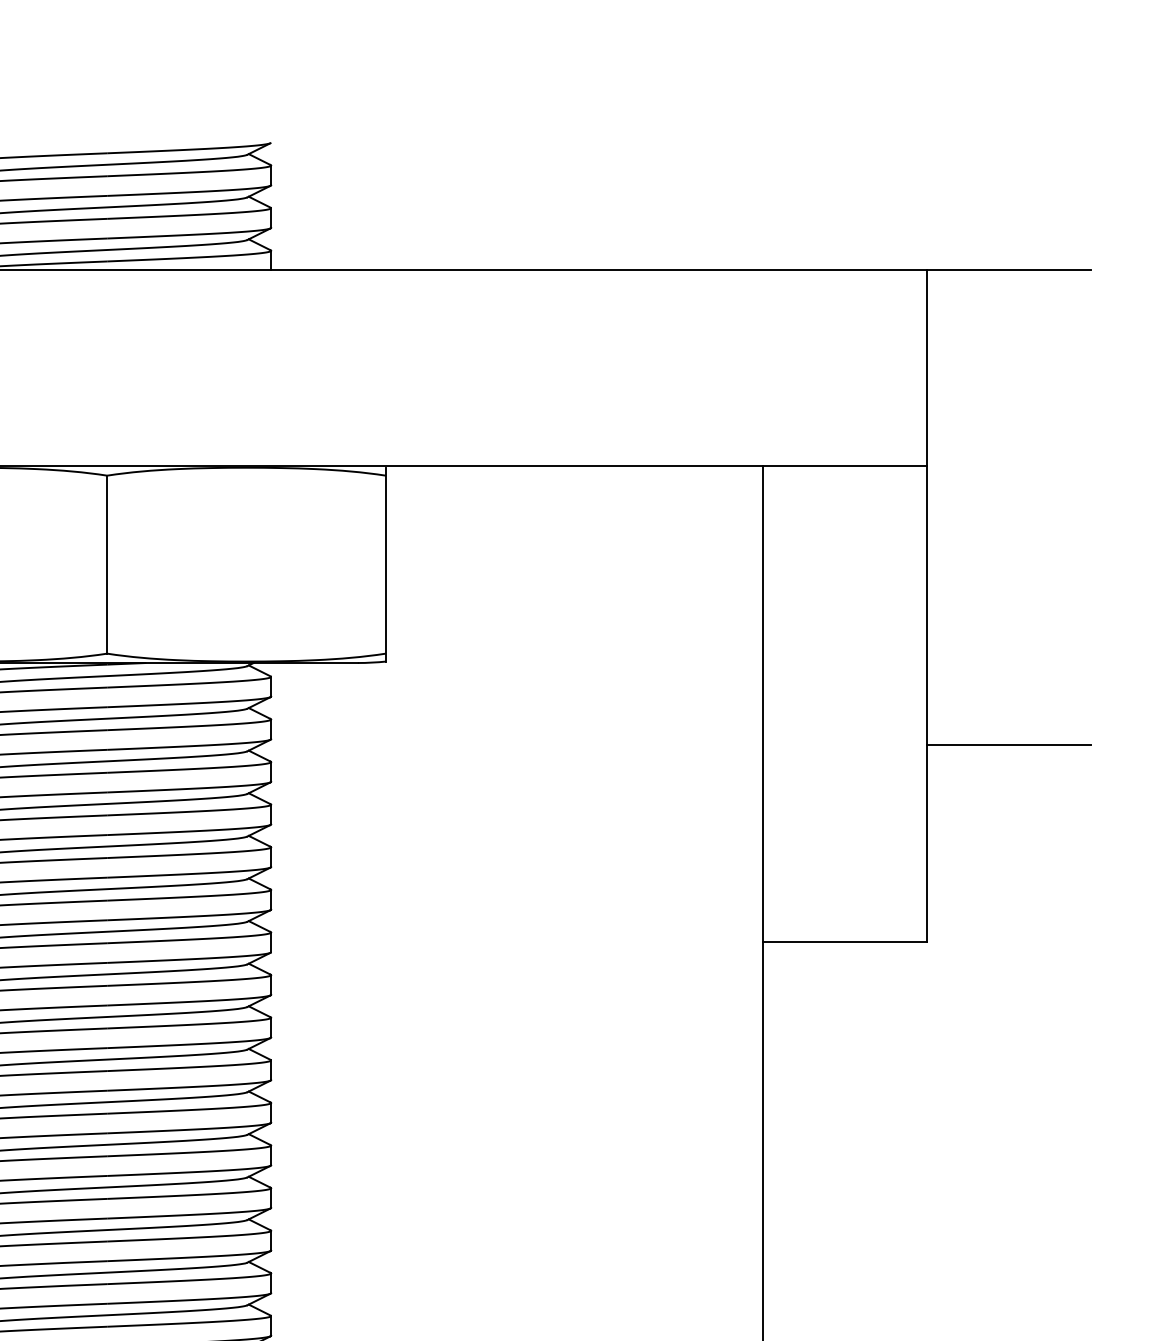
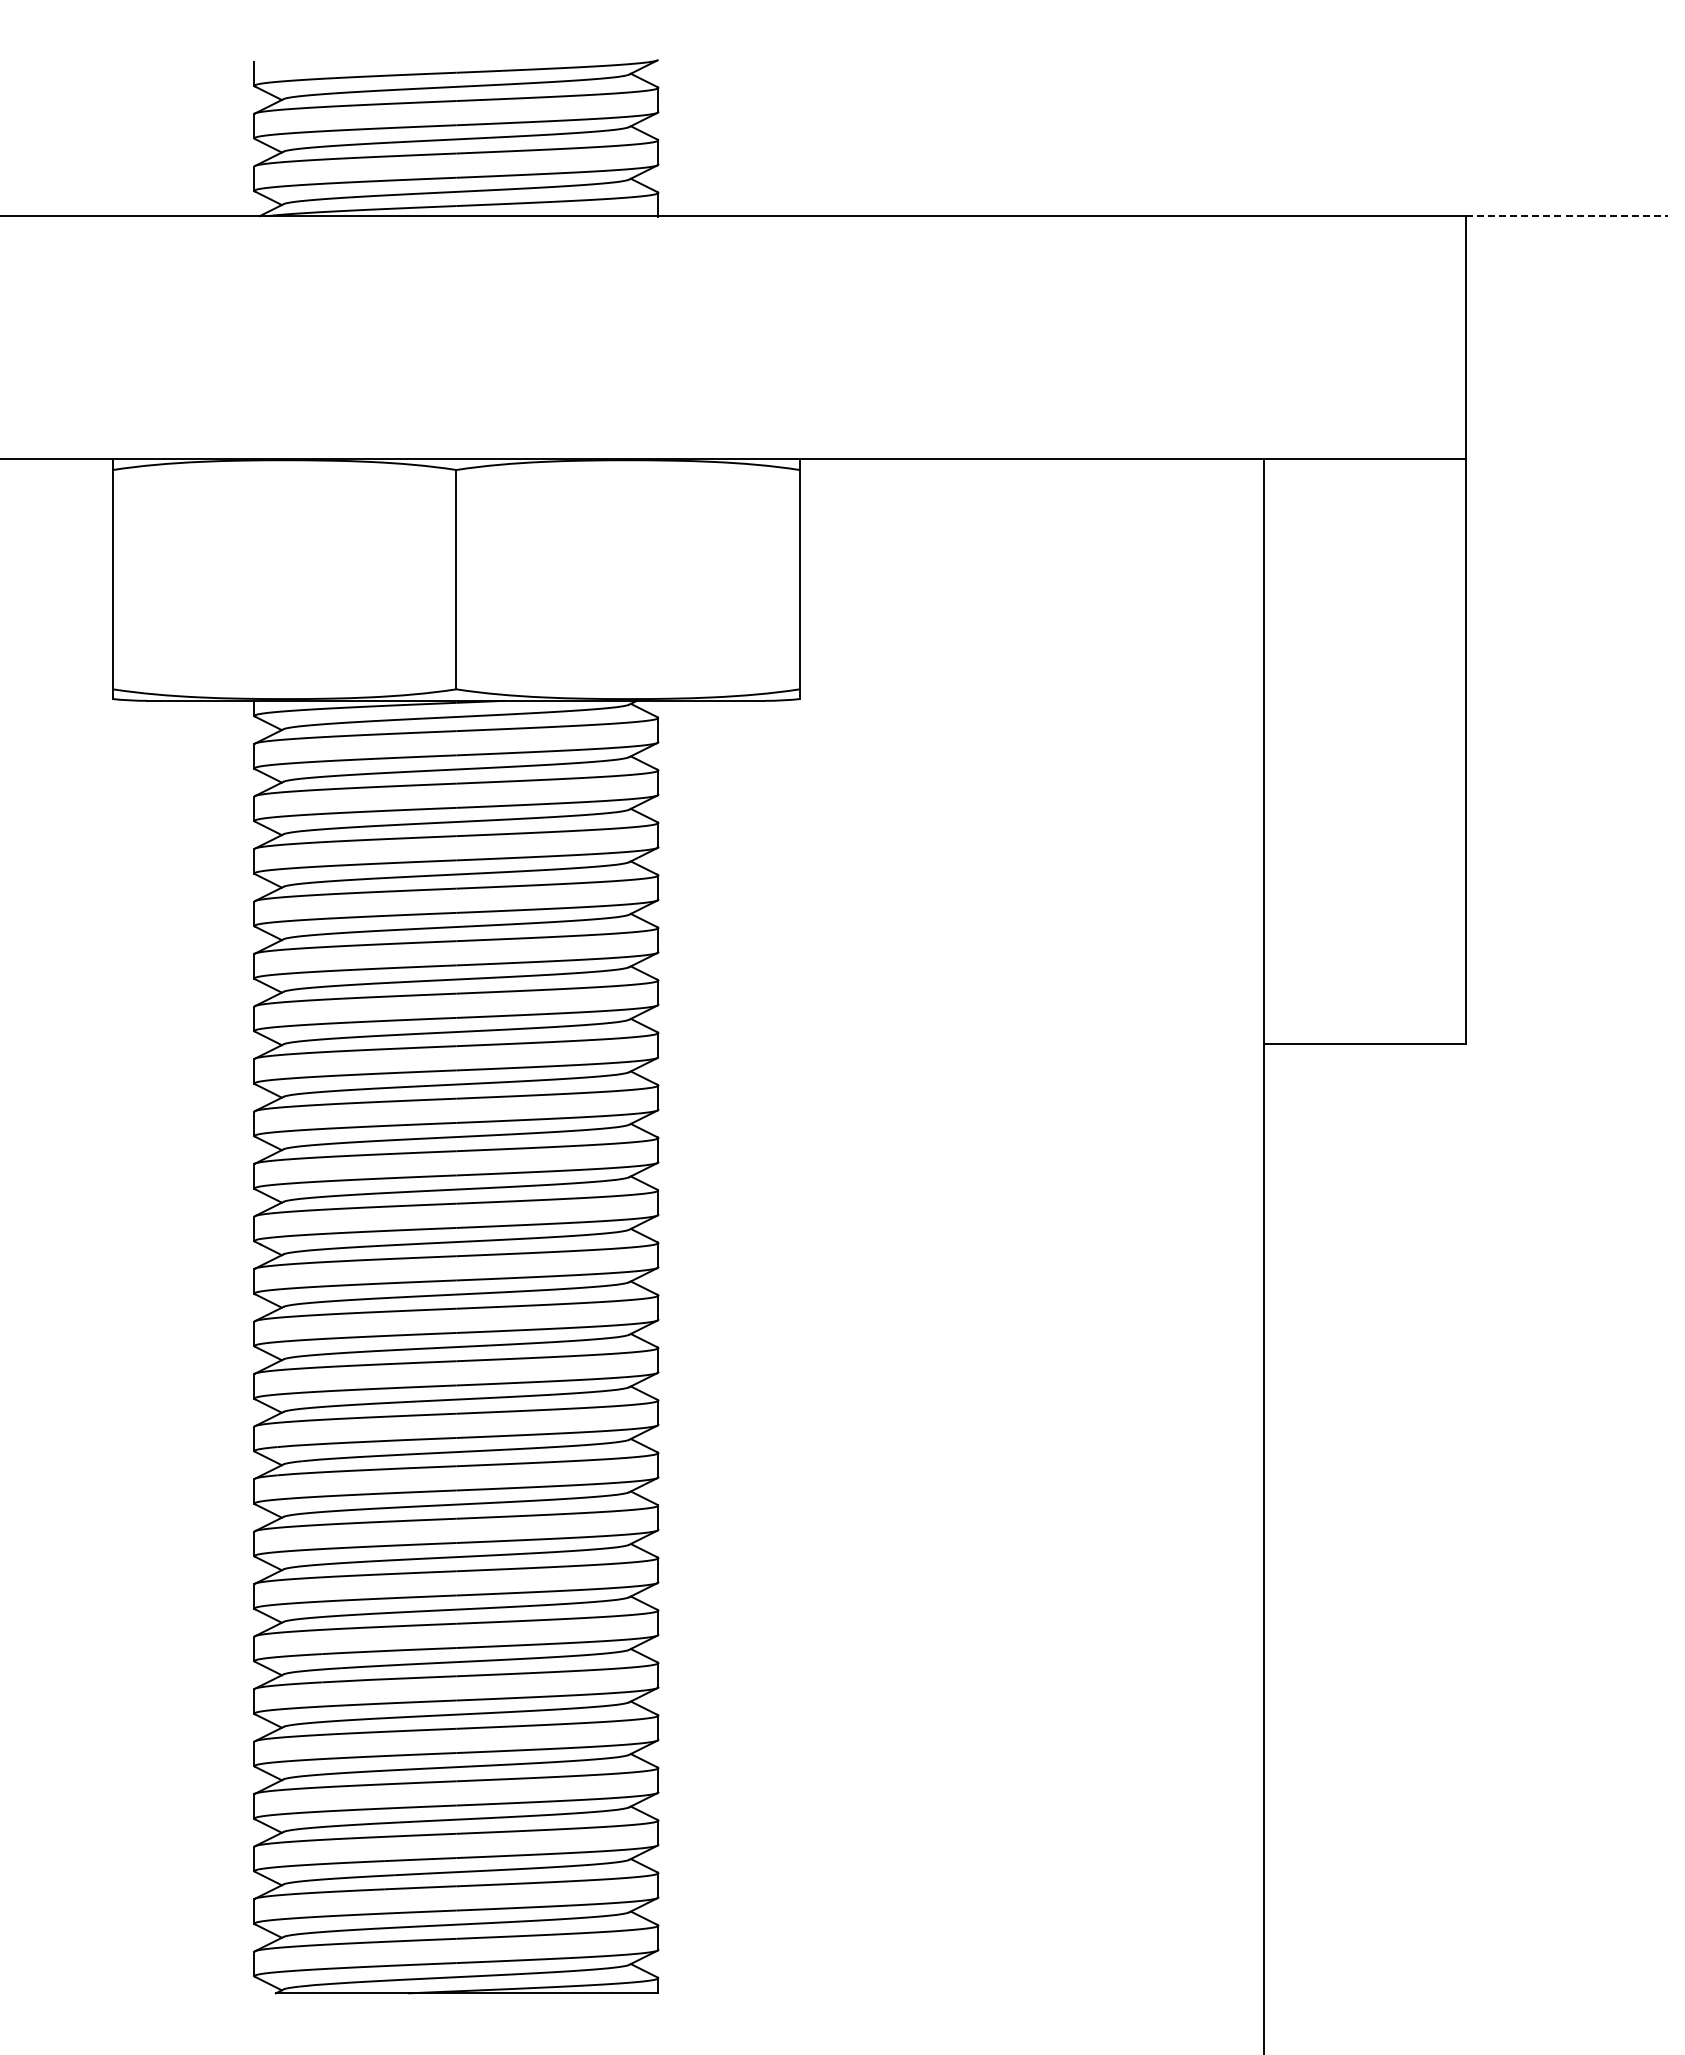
line: (1008, 269) -> (1567, 216), solid -> dashed
line: (1008, 744) -> (1567, 801), removed

